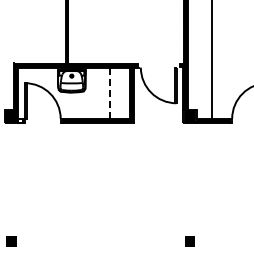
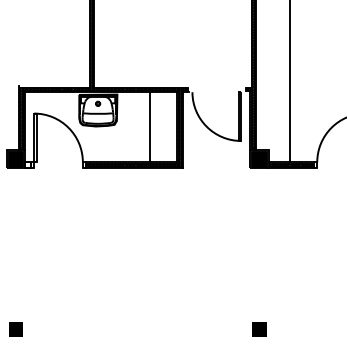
line: (109, 93) -> (149, 127), dashed -> solid

